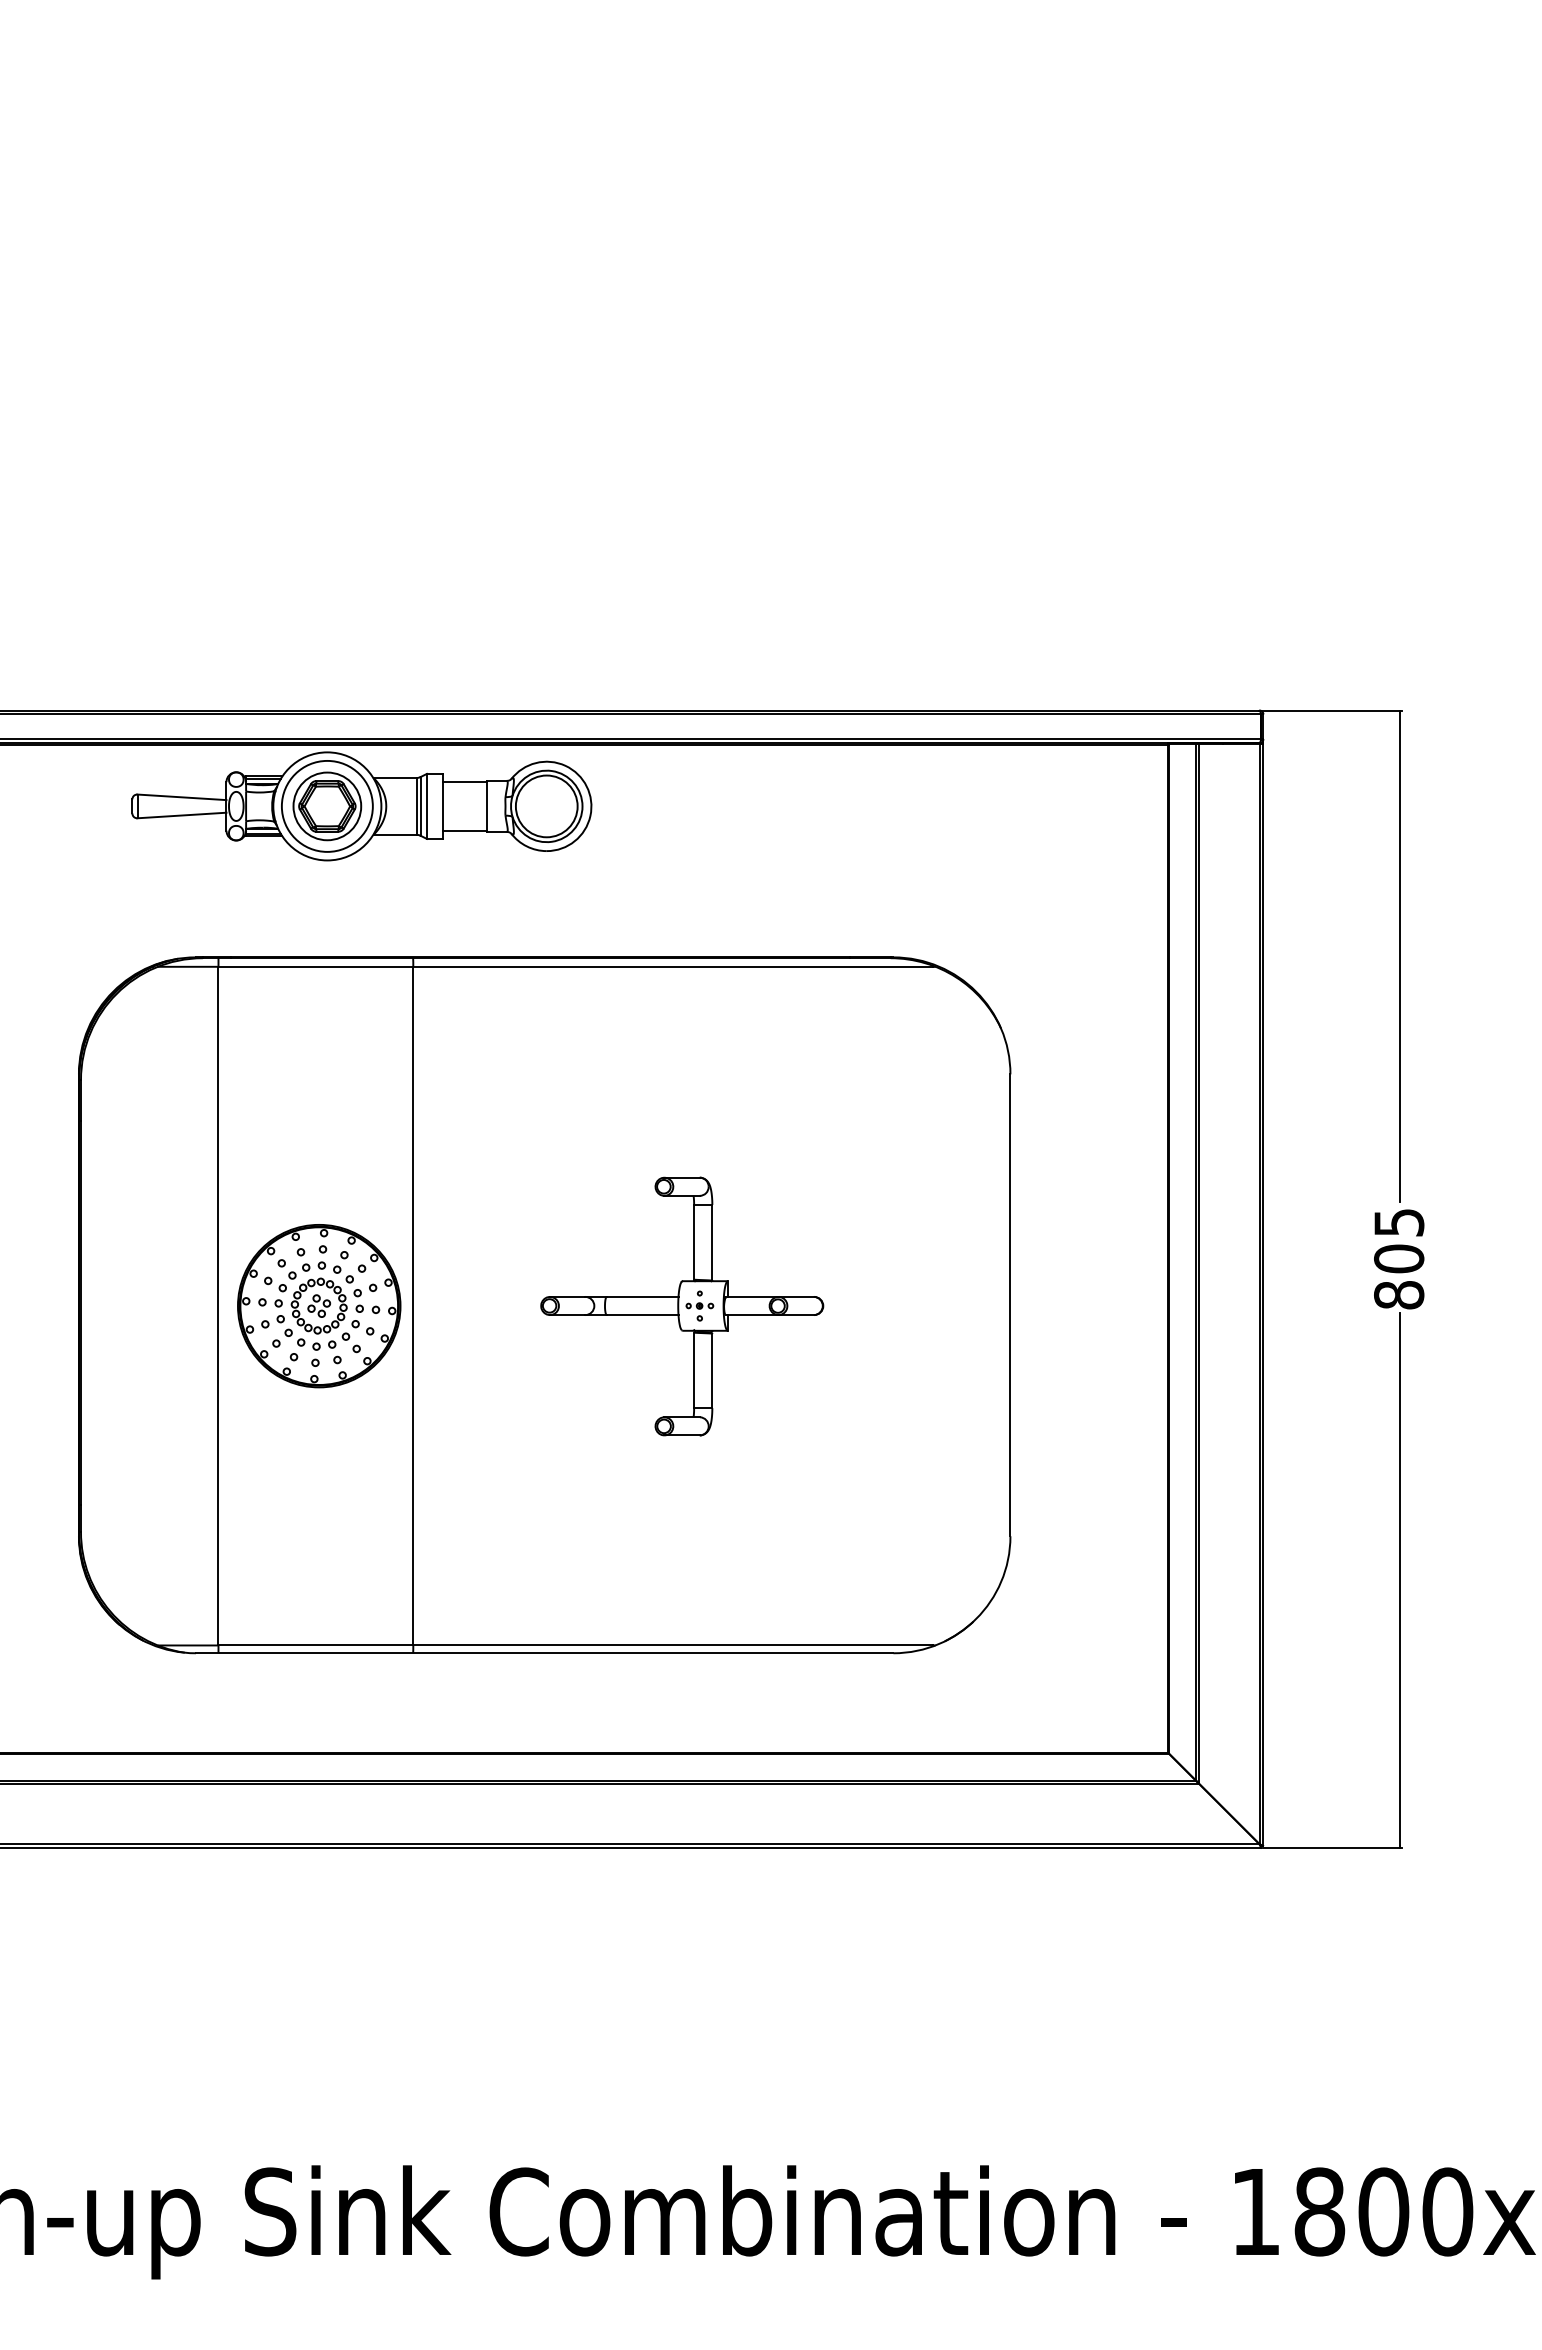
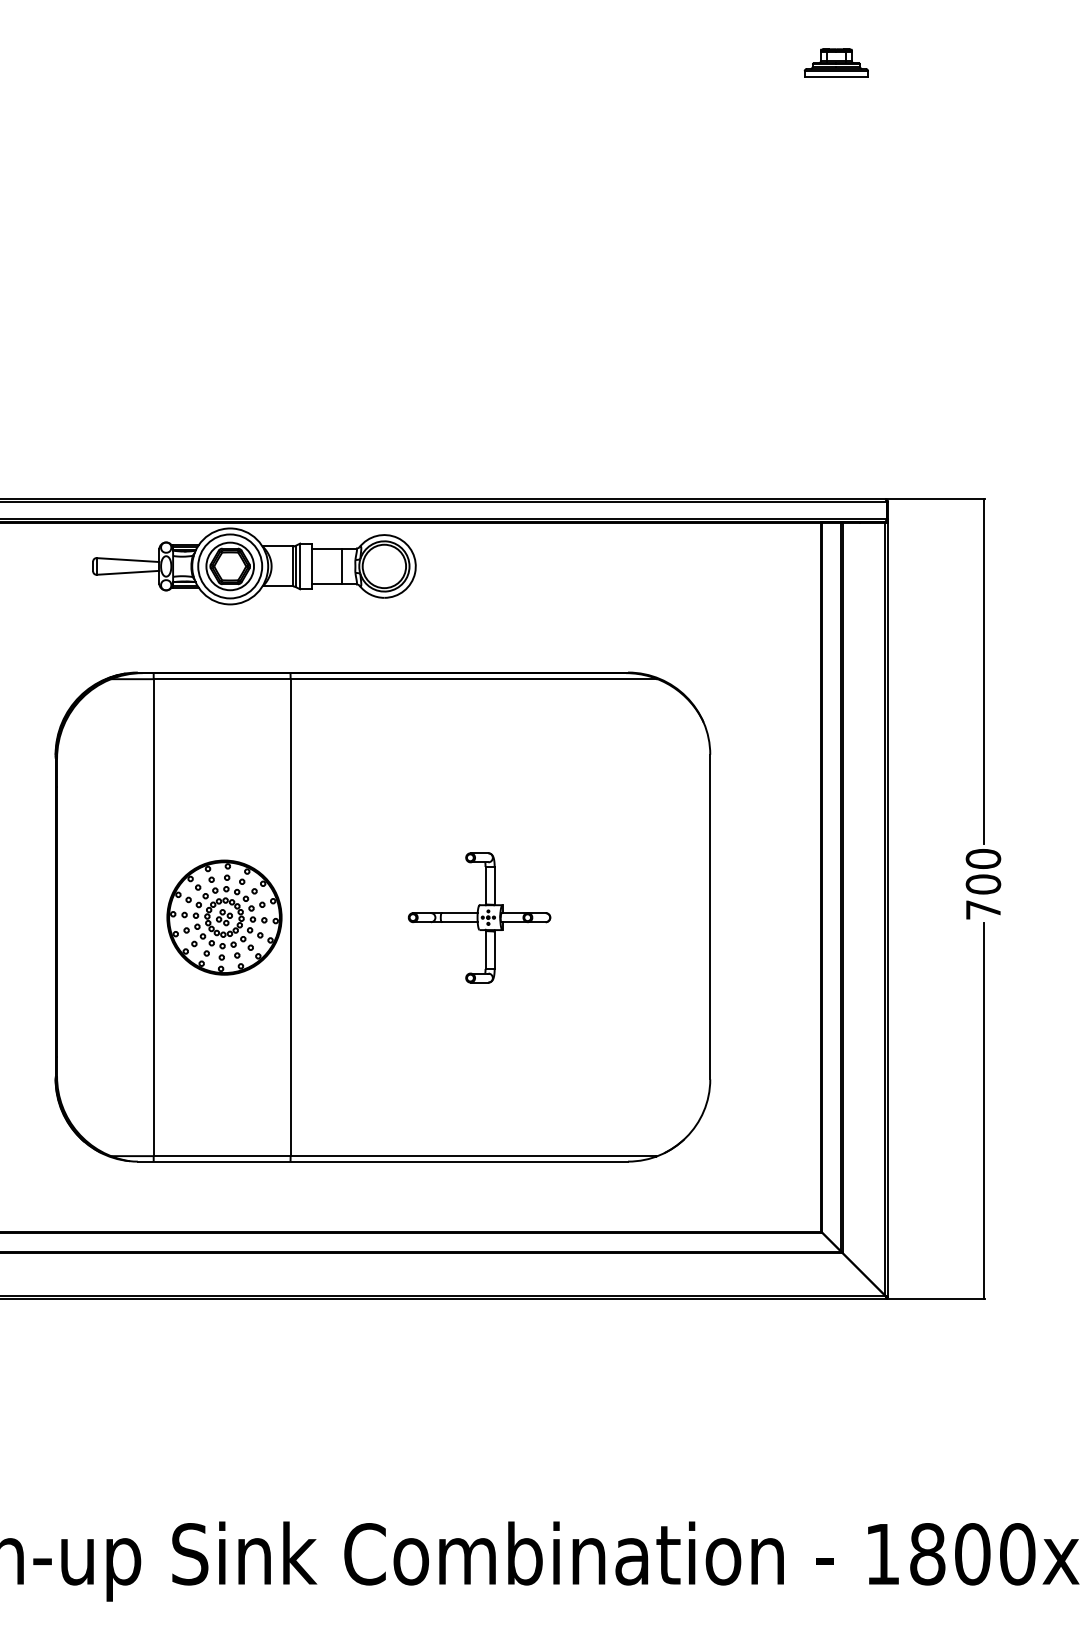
part: (1189, 89) -> (836, 62), added
text: (1399, 1258) -> (983, 884), 805 -> 700
part: (681, 1306) -> (479, 917), size x0.71

